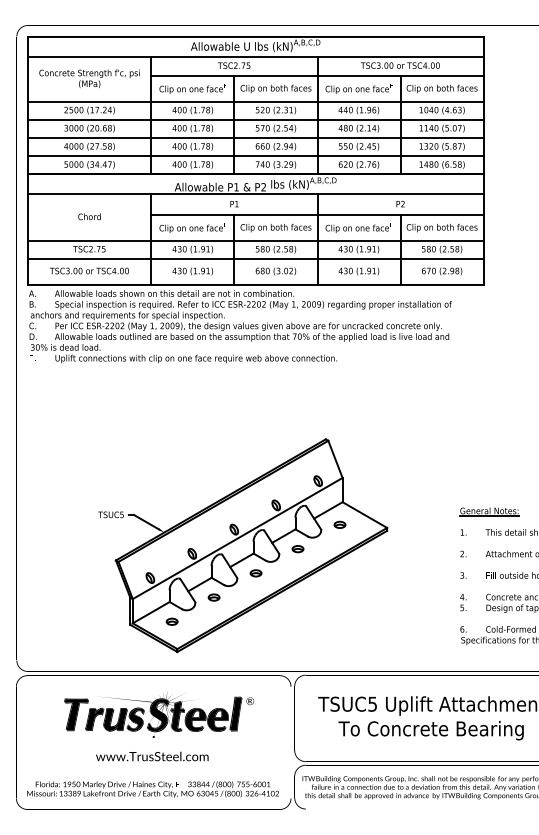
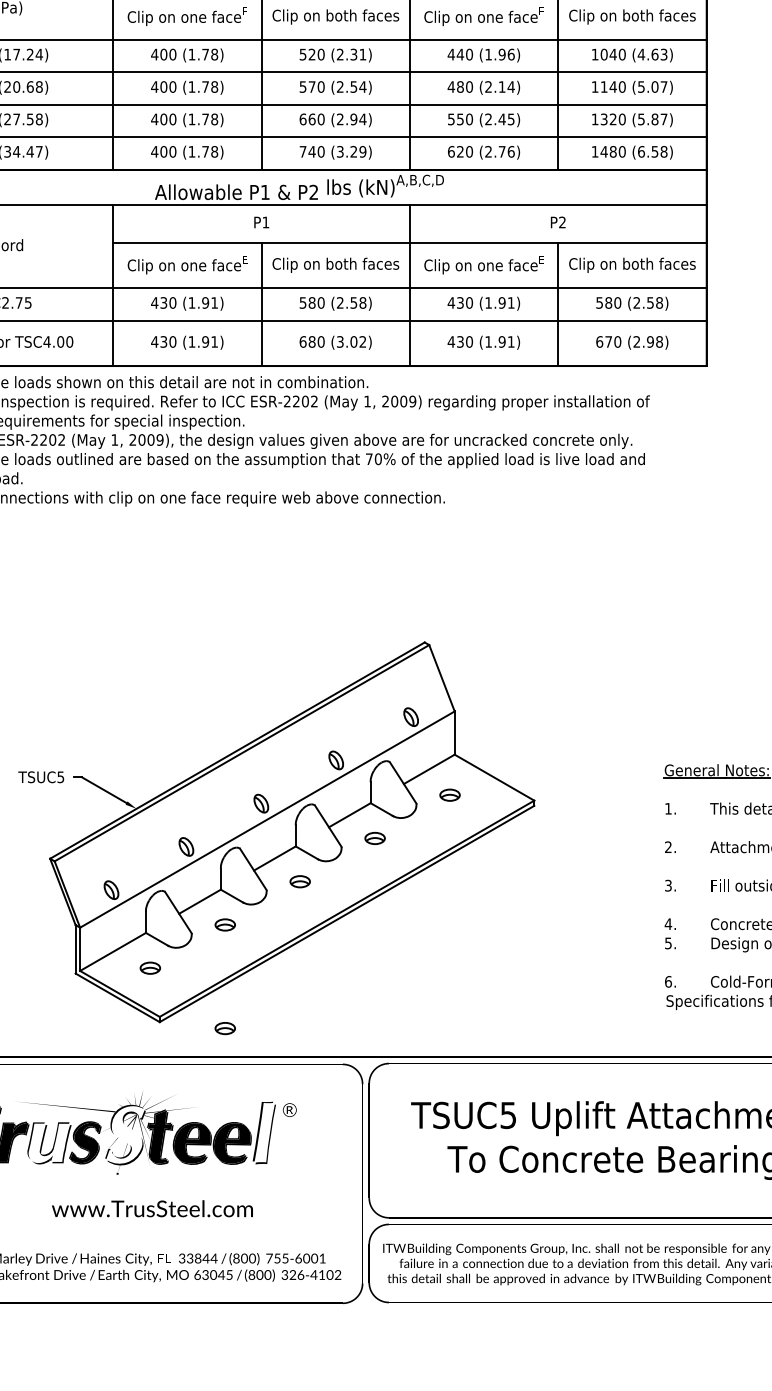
part: (213, 655) -> (224, 1028), added
fill: (235, 713) -> (263, 1131), removed
fill: (158, 715) -> (126, 1135), removed
fill: (115, 719) -> (49, 1142), removed
text: (152, 756) -> (152, 1208), moved

